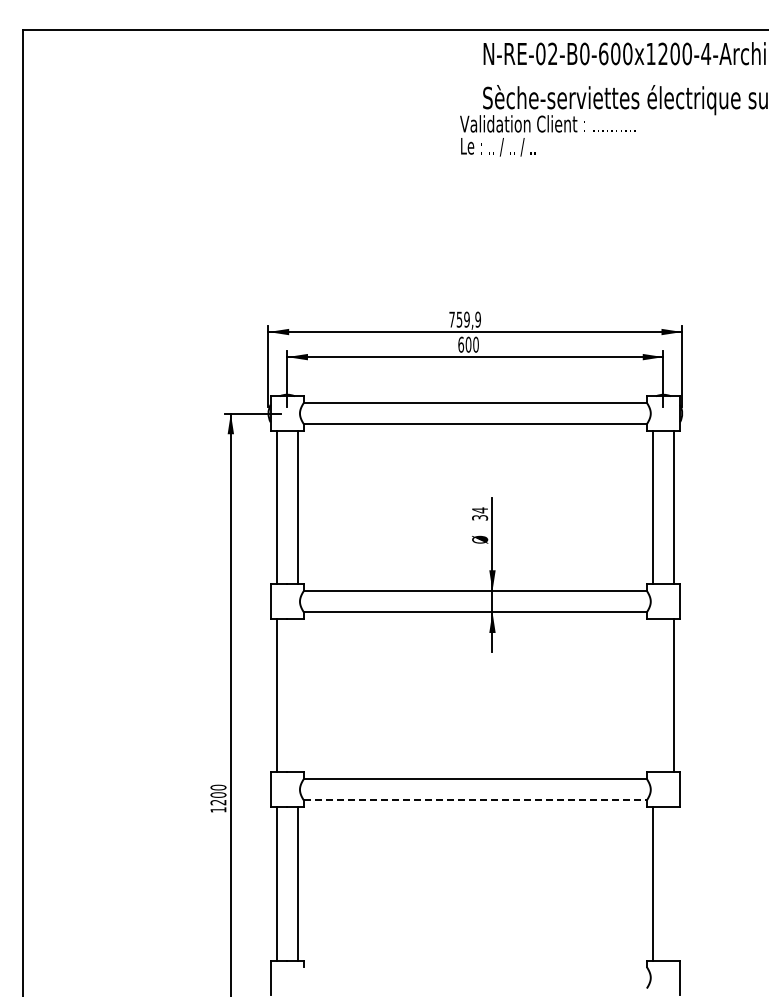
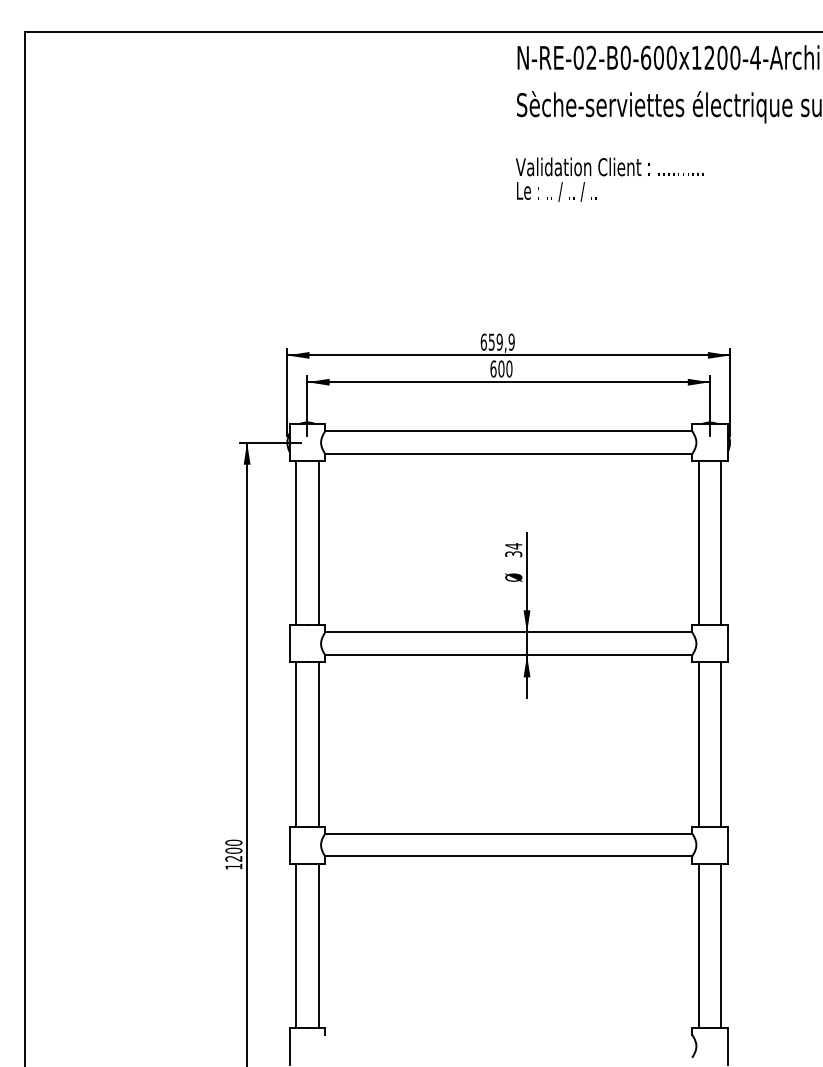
text: (547, 135) -> (609, 179), moved
text: (452, 319) -> (484, 341), 759,9 -> 659,9
line: (297, 695) -> (318, 744), added
line: (652, 695) -> (698, 744), added
line: (475, 800) -> (508, 856), dashed -> solid
line: (674, 883) -> (721, 945), added

